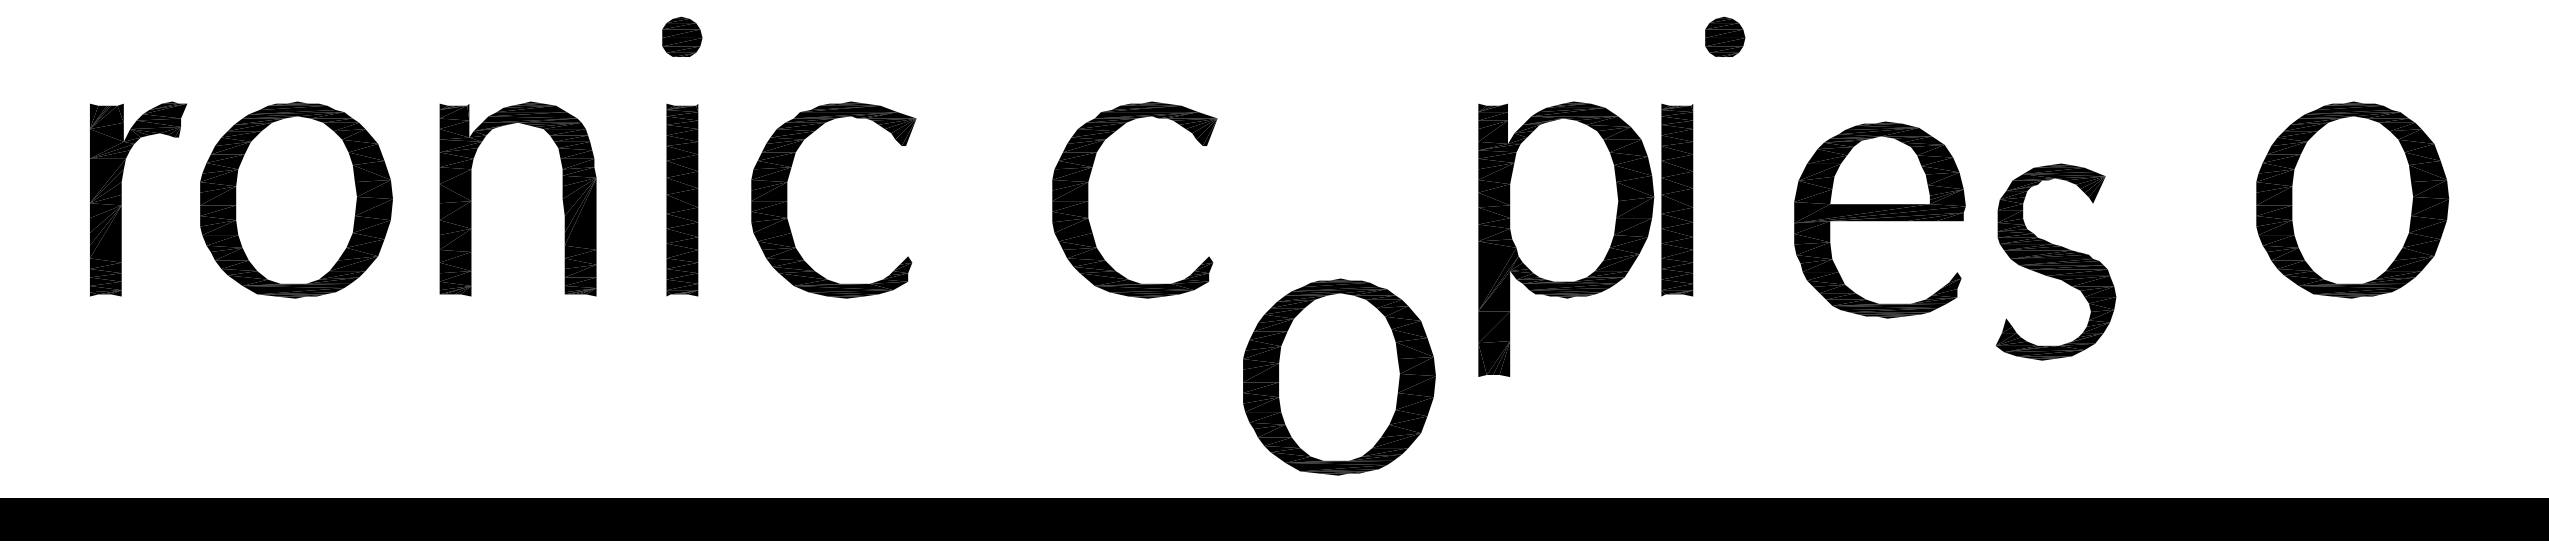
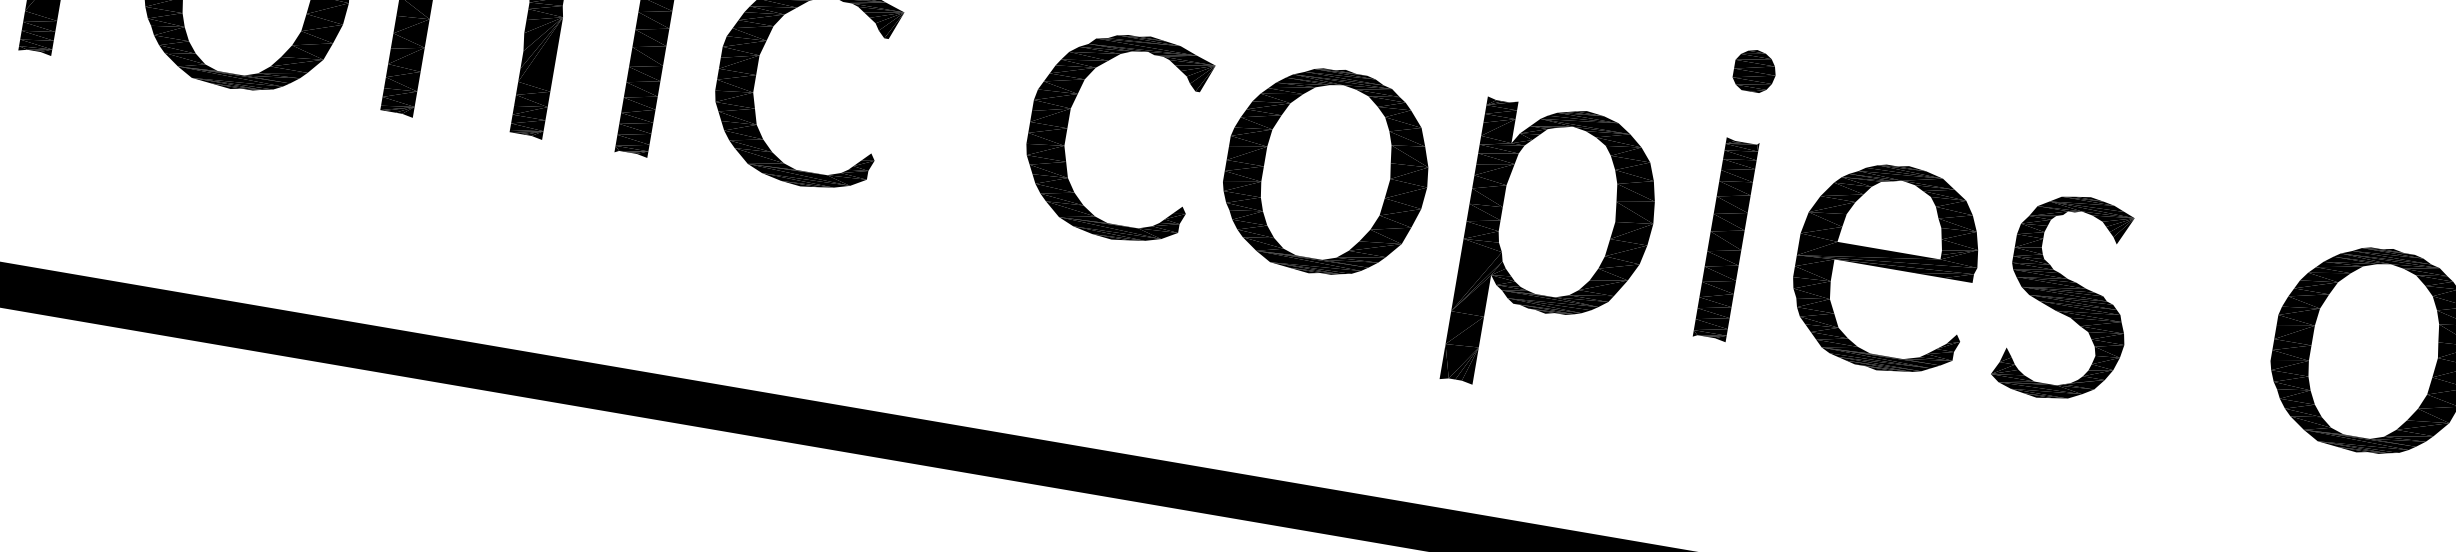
part: (1677, 199) -> (1726, 239), moved
part: (1879, 219) -> (1885, 266), moved
part: (2055, 261) -> (2067, 297), moved
part: (1339, 376) -> (1327, 170), moved

